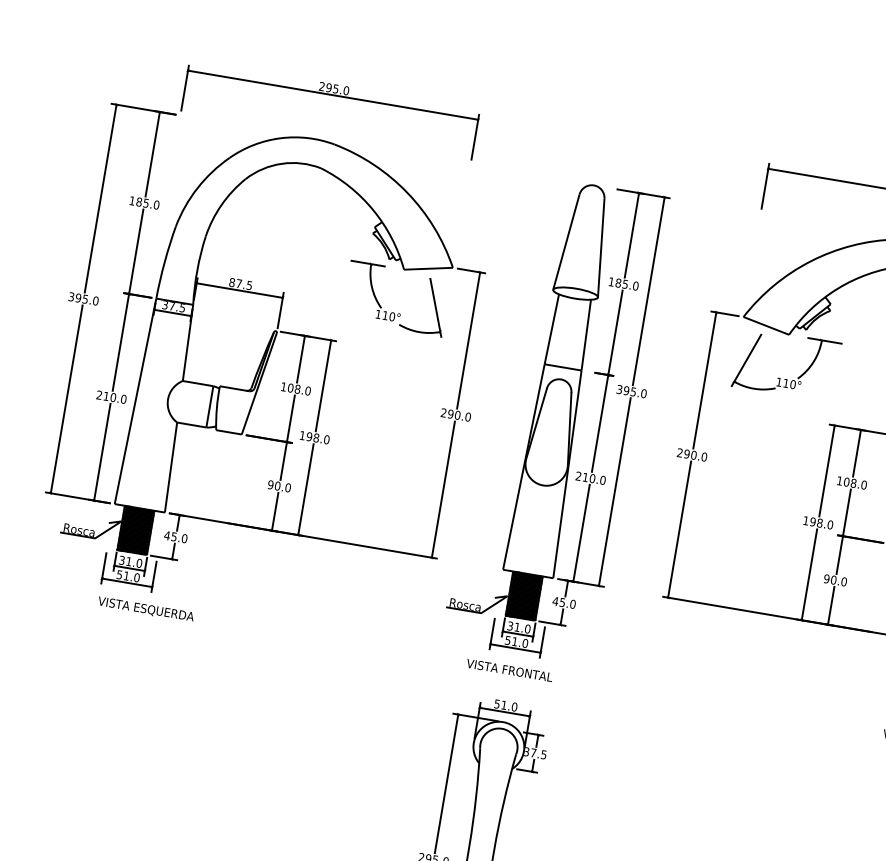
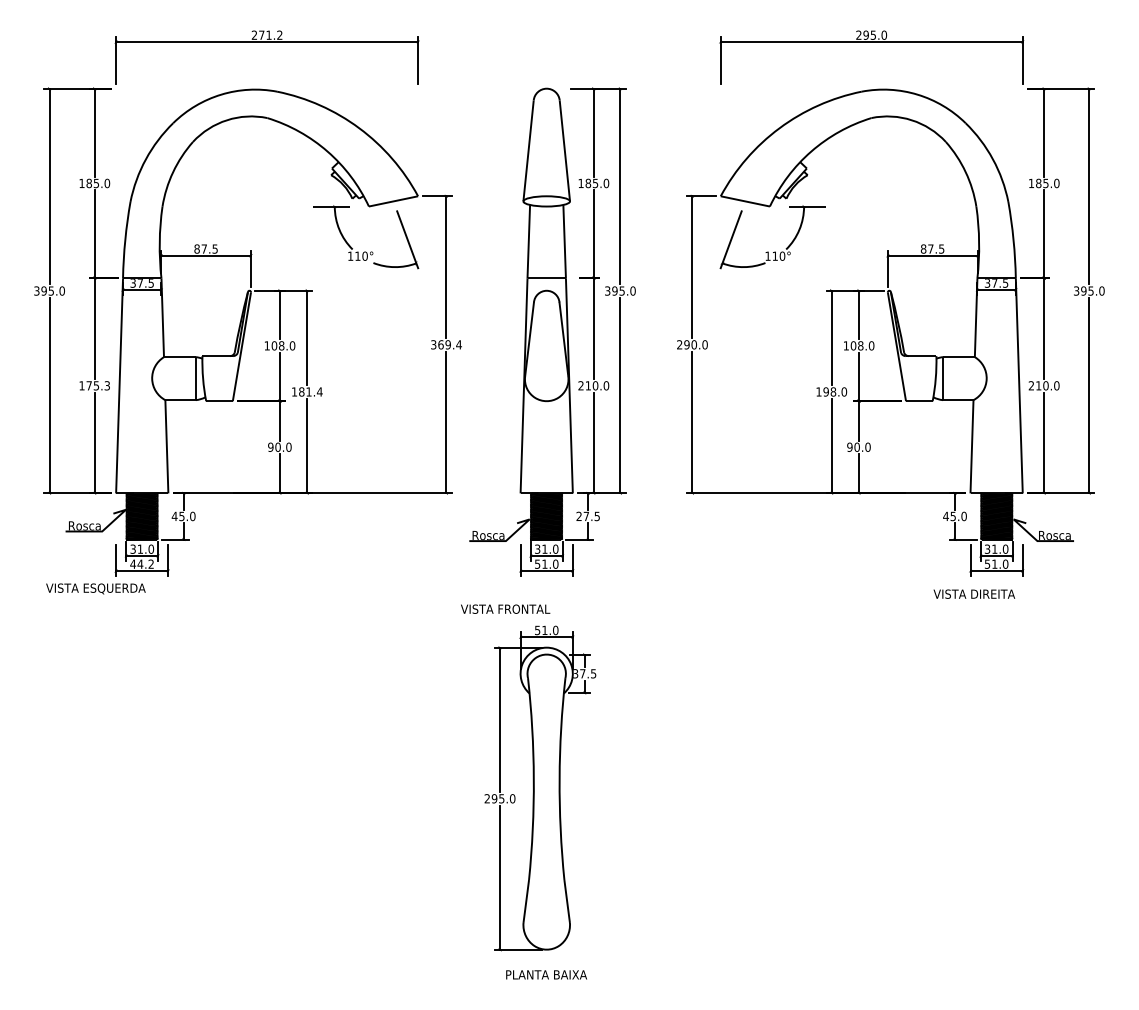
text: (337, 88) -> (270, 34), 295.0 -> 271.2
text: (111, 396) -> (94, 385), 210.0 -> 175.3
text: (456, 414) -> (446, 344), 290.0 -> 369.4
text: (317, 437) -> (310, 391), 198.0 -> 181.4
text: (128, 575) -> (142, 563), 51.0 -> 44.2
text: (564, 602) -> (588, 516), 45.0 -> 27.5
text: (145, 609) -> (95, 588), moved
text: (509, 669) -> (505, 608), moved

